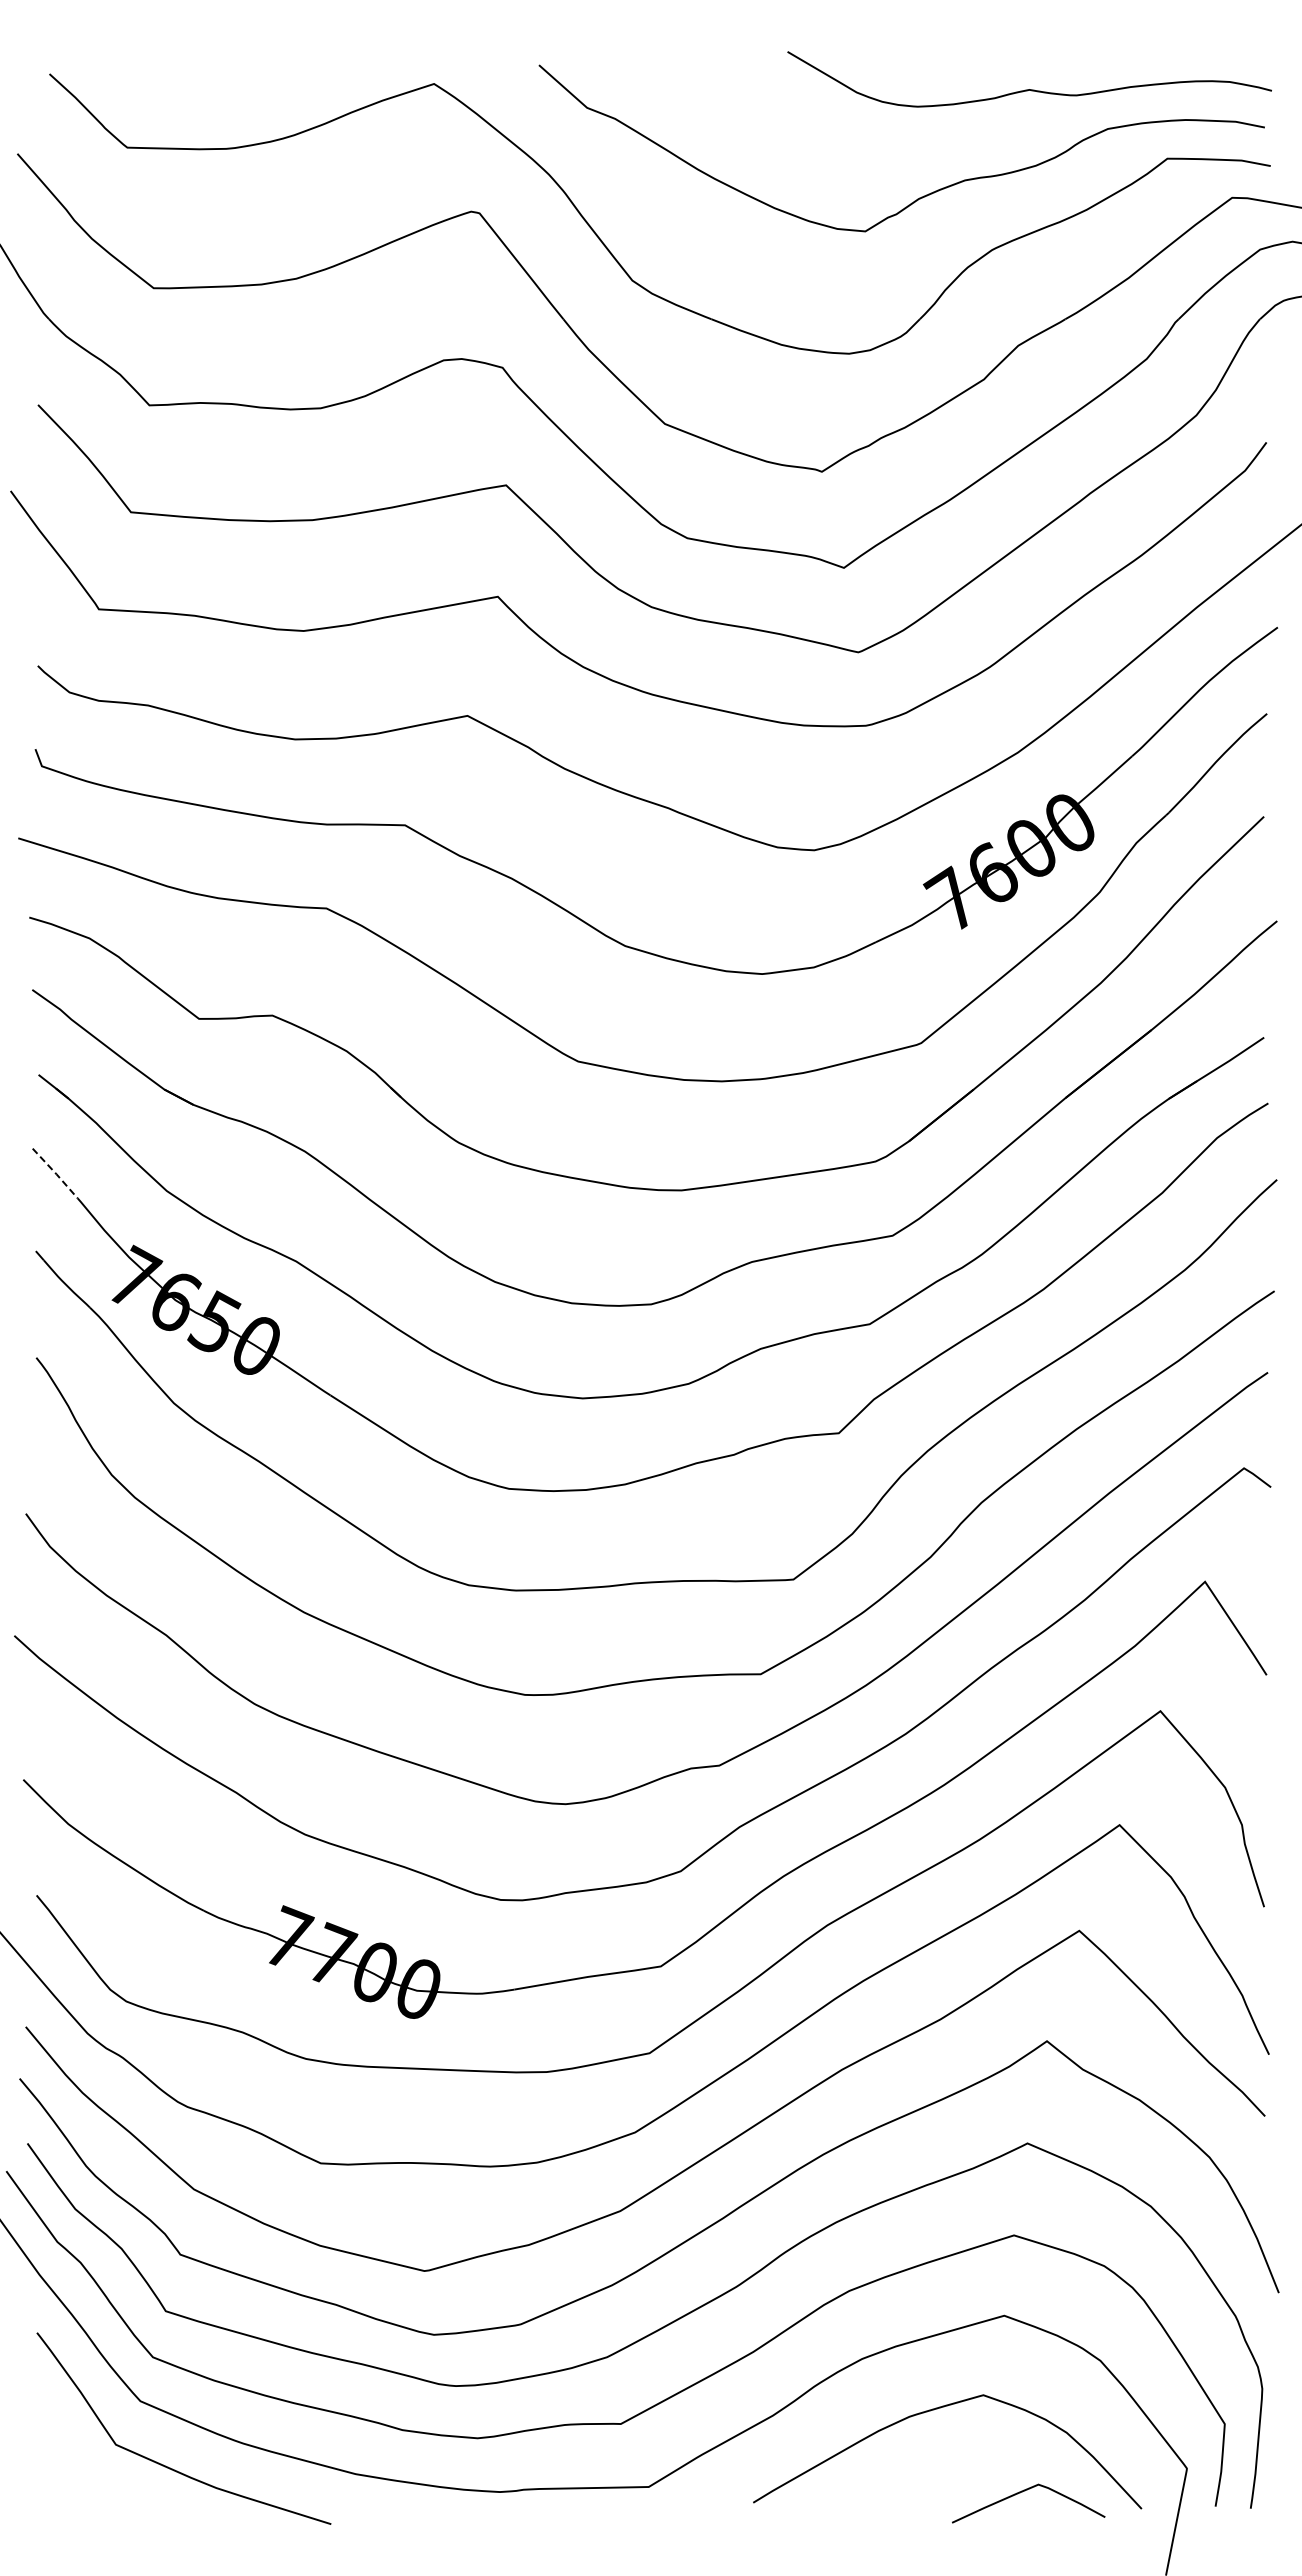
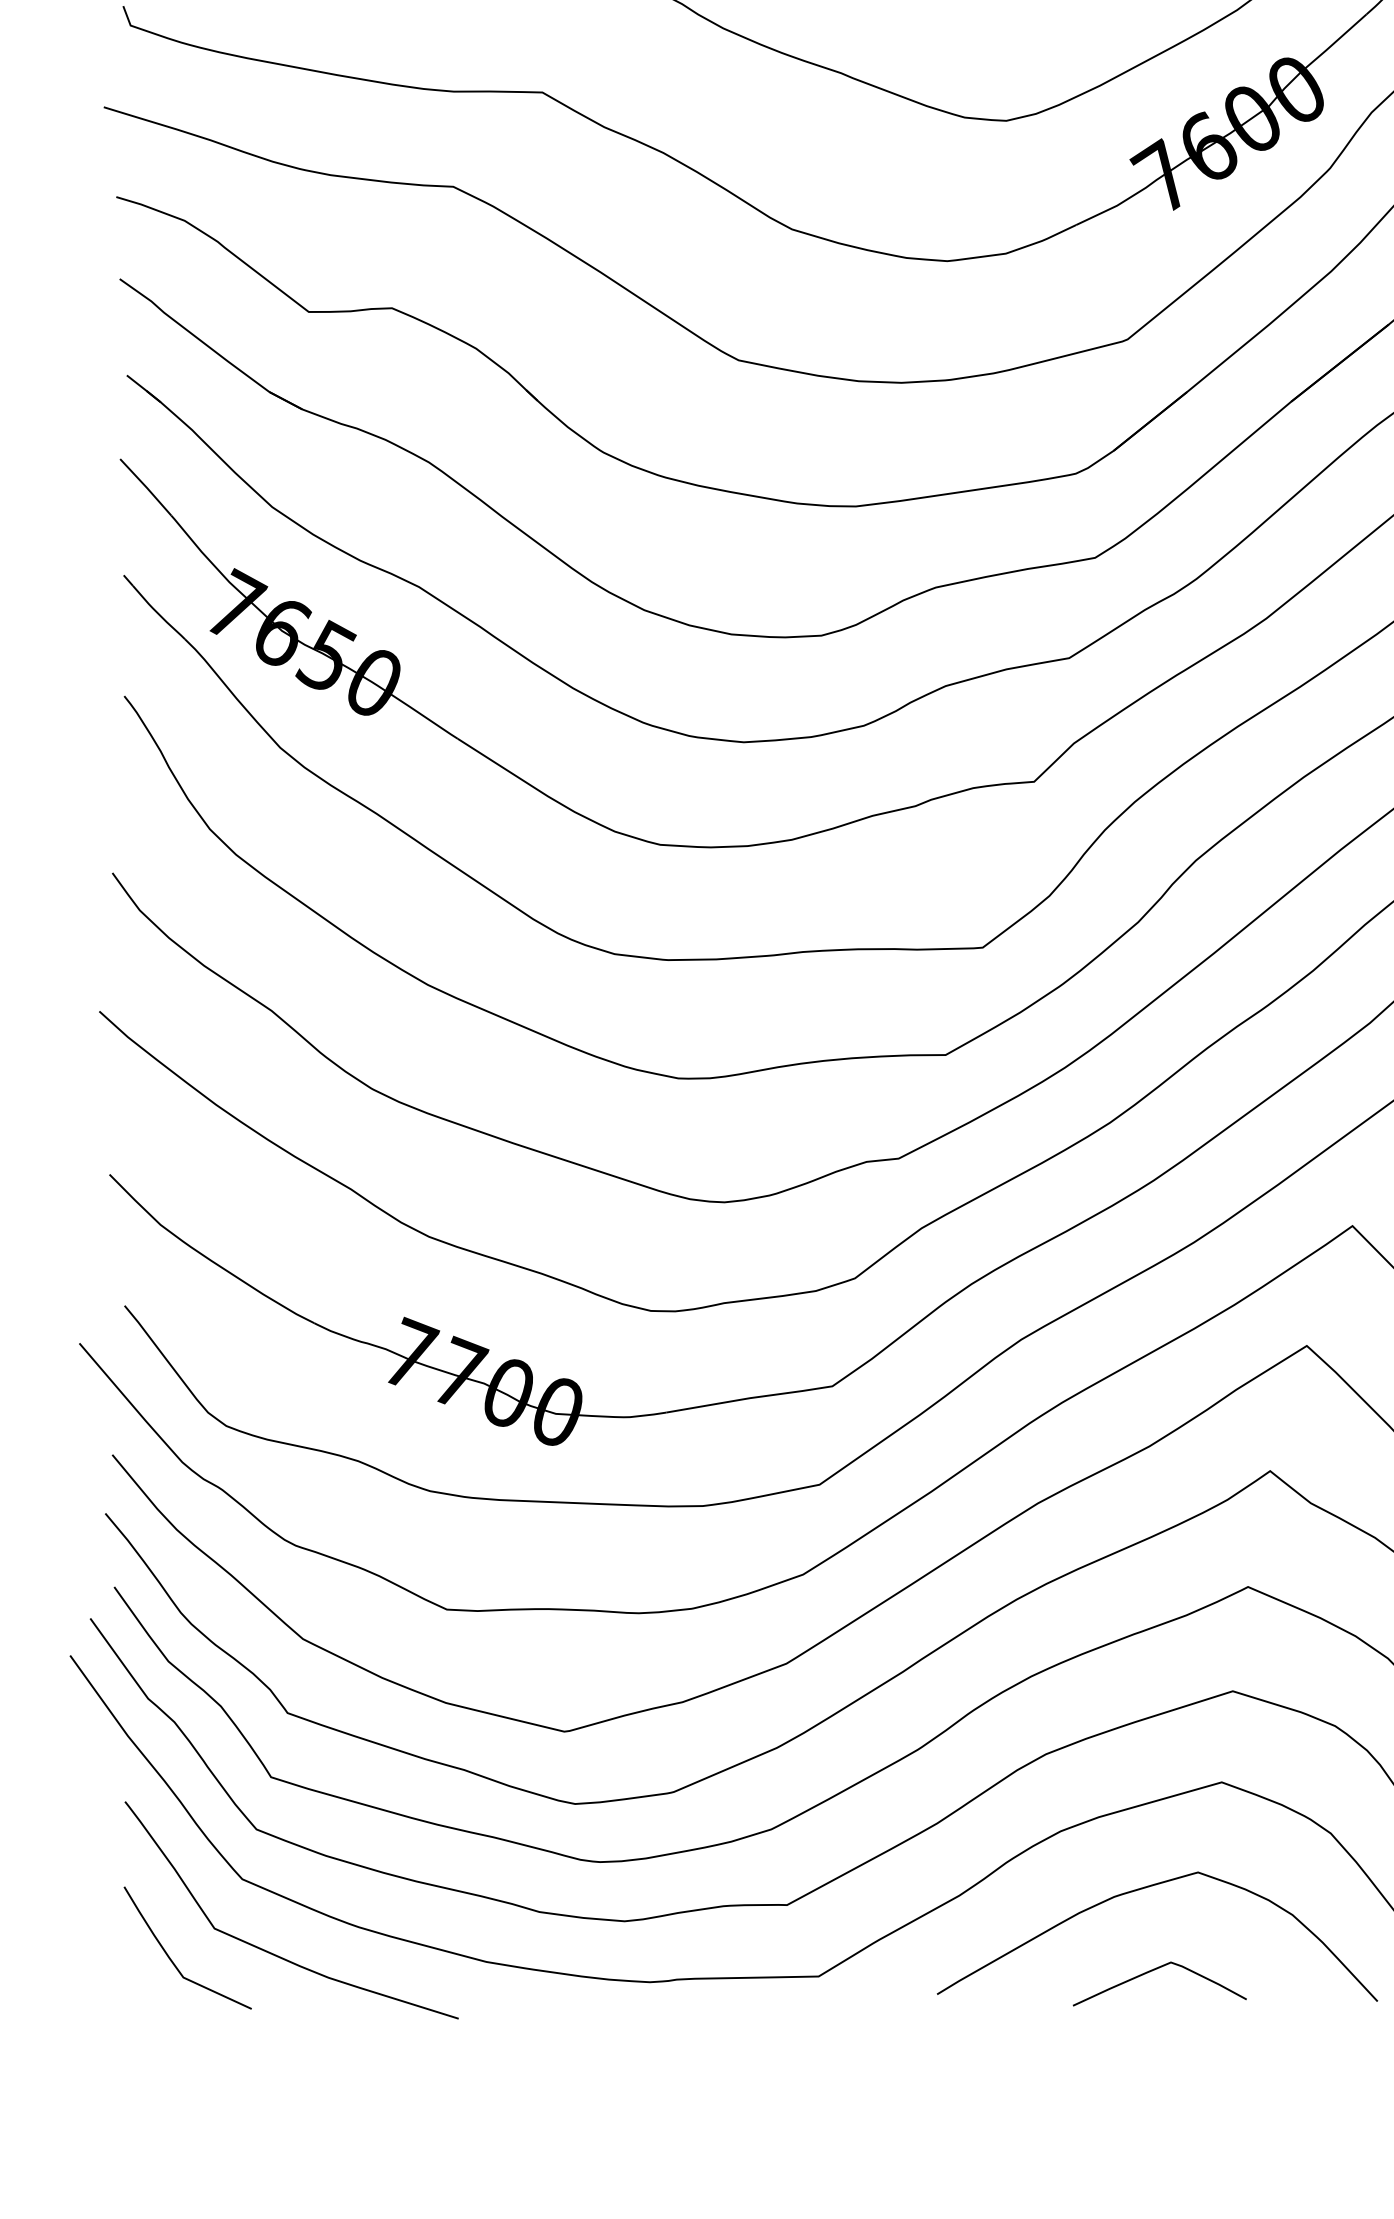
line: (56, 1174) -> (147, 488), dashed -> solid
curve: (77, 2470) -> (170, 1957), added
curve: (1025, 2491) -> (1156, 1970), moved

